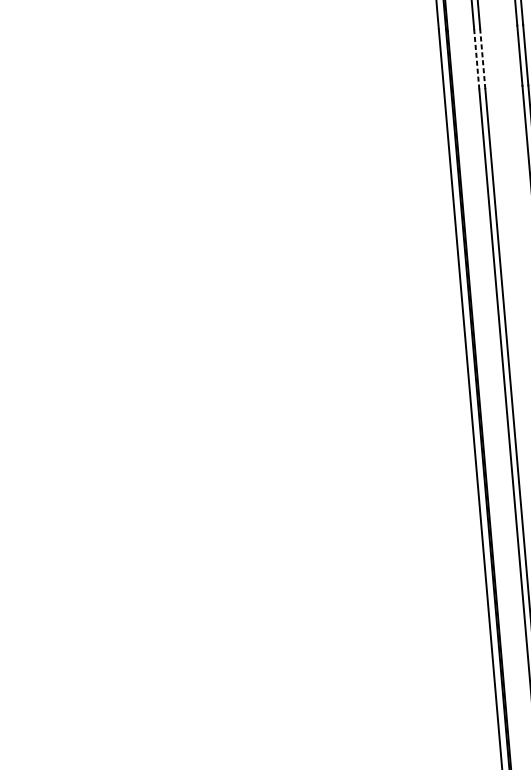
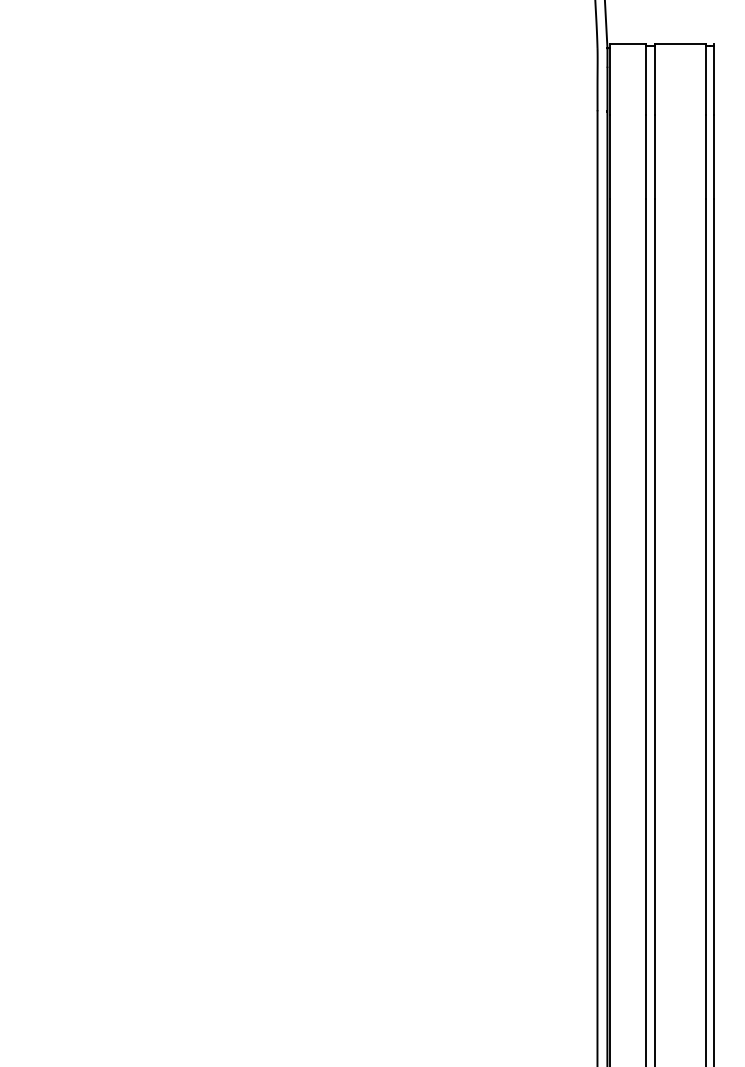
line: (482, 58) -> (654, 156), dashed -> solid
line: (476, 59) -> (646, 156), dashed -> solid

